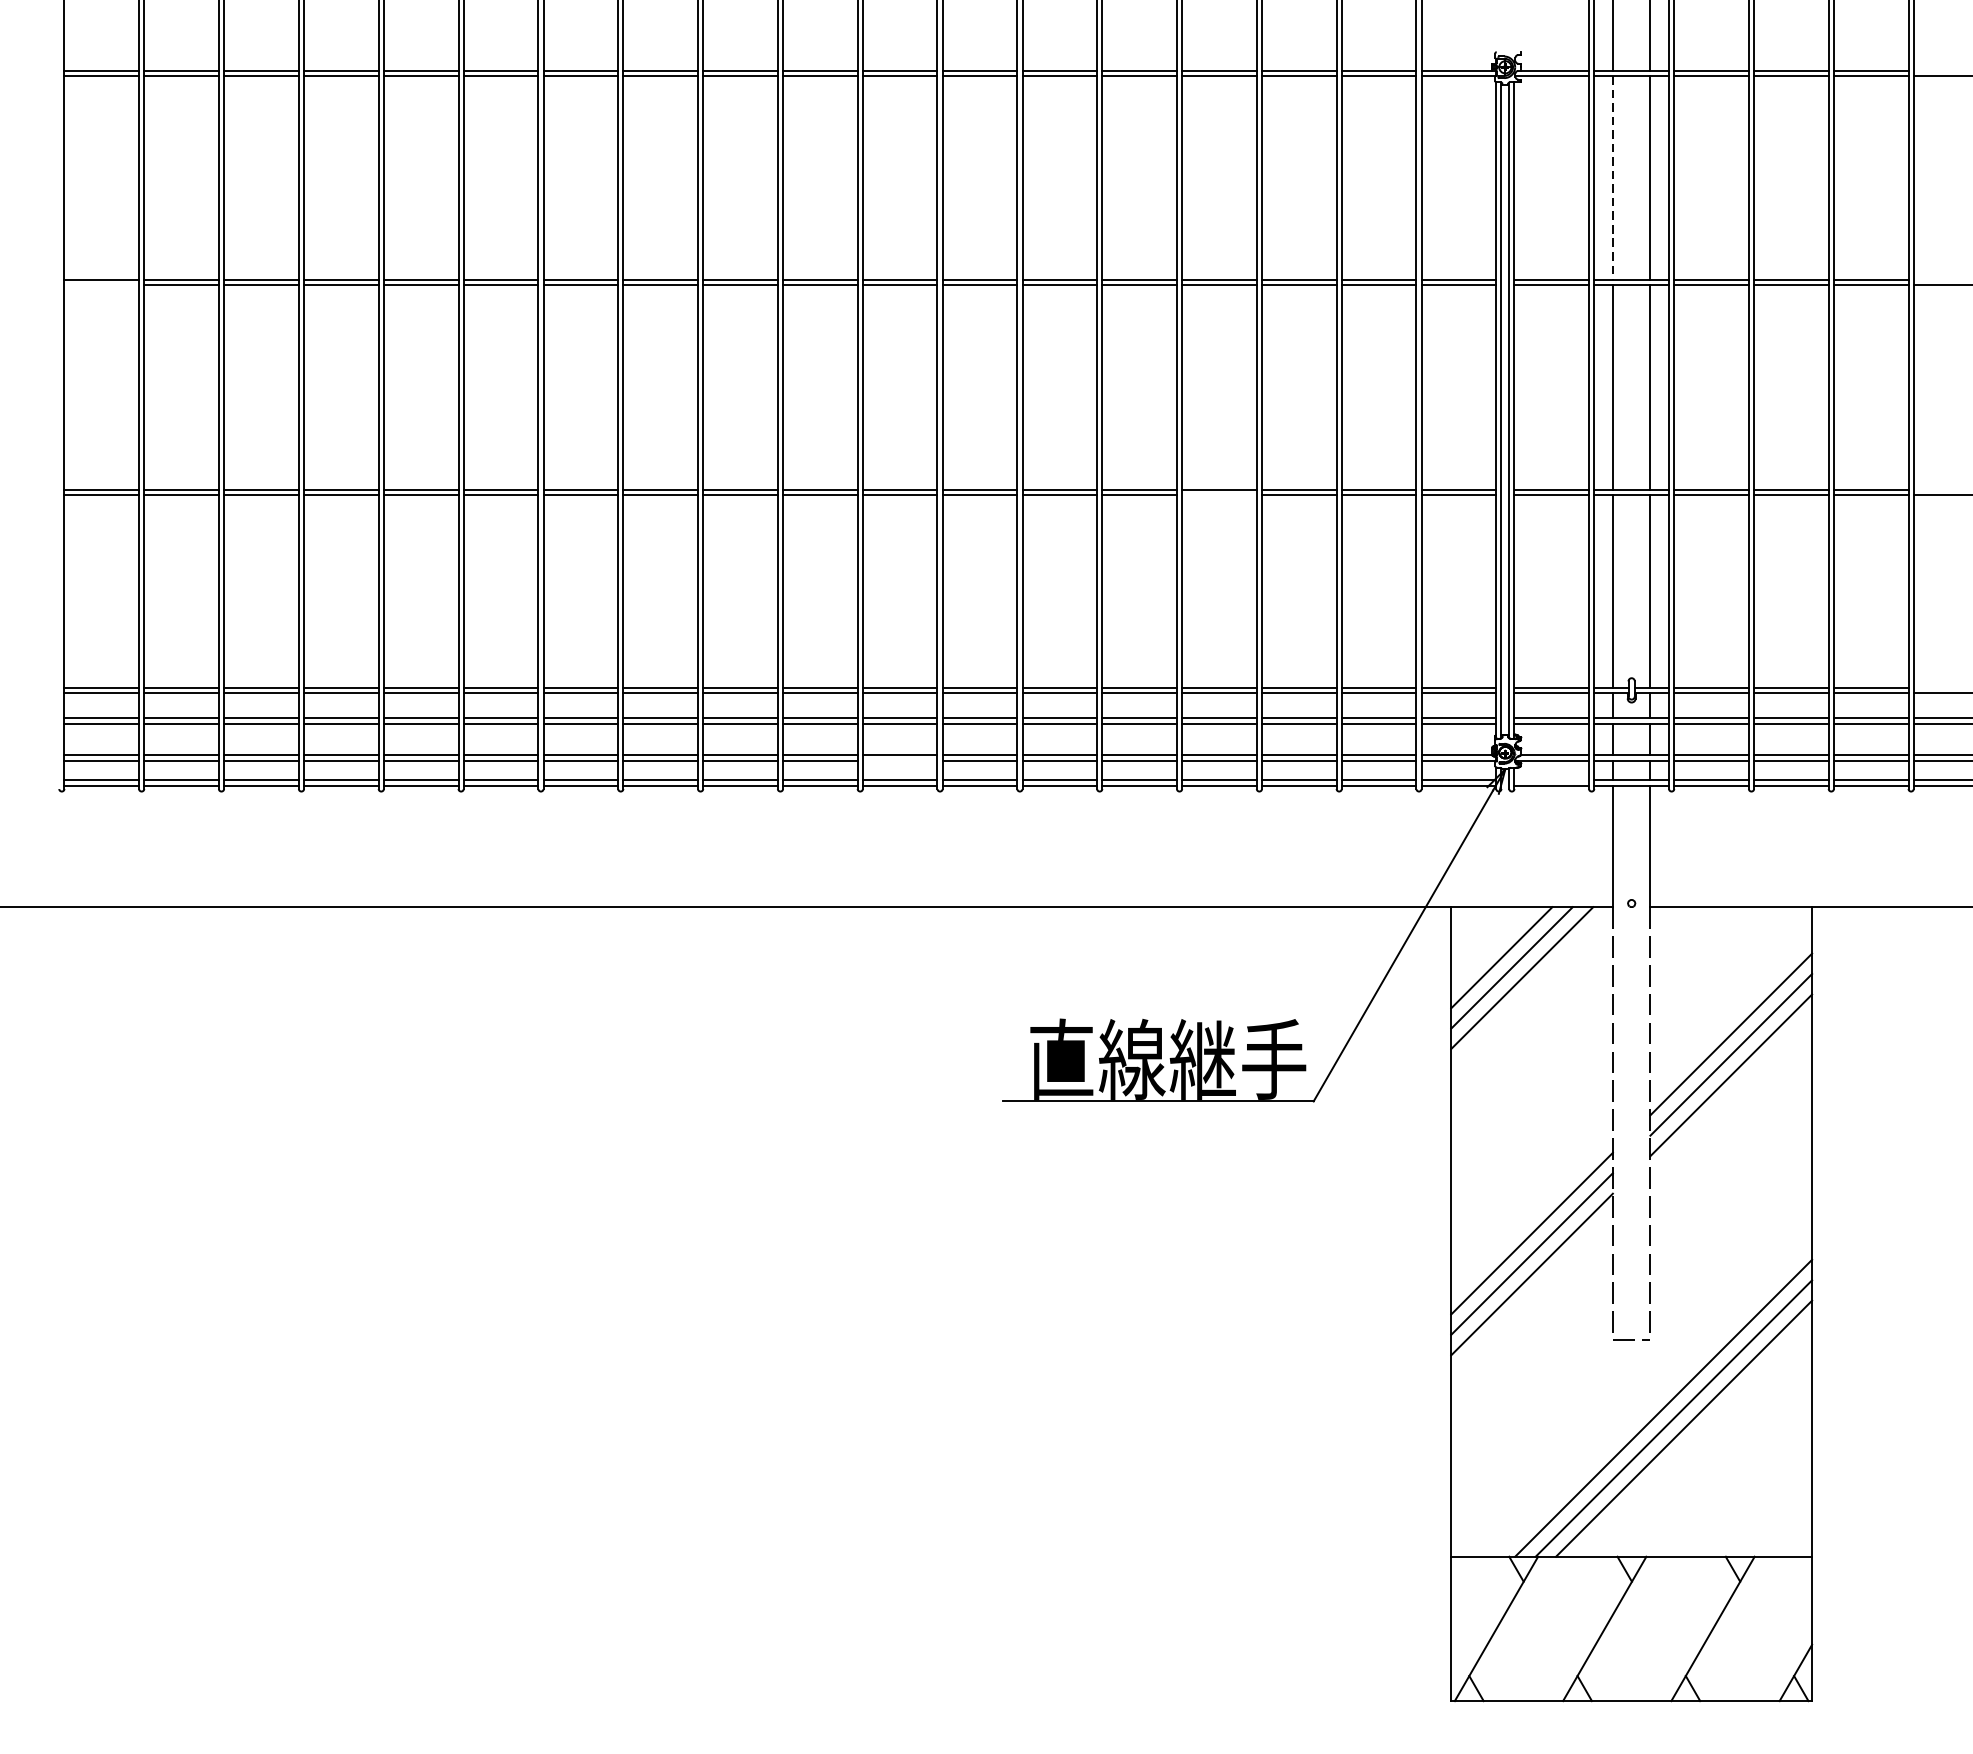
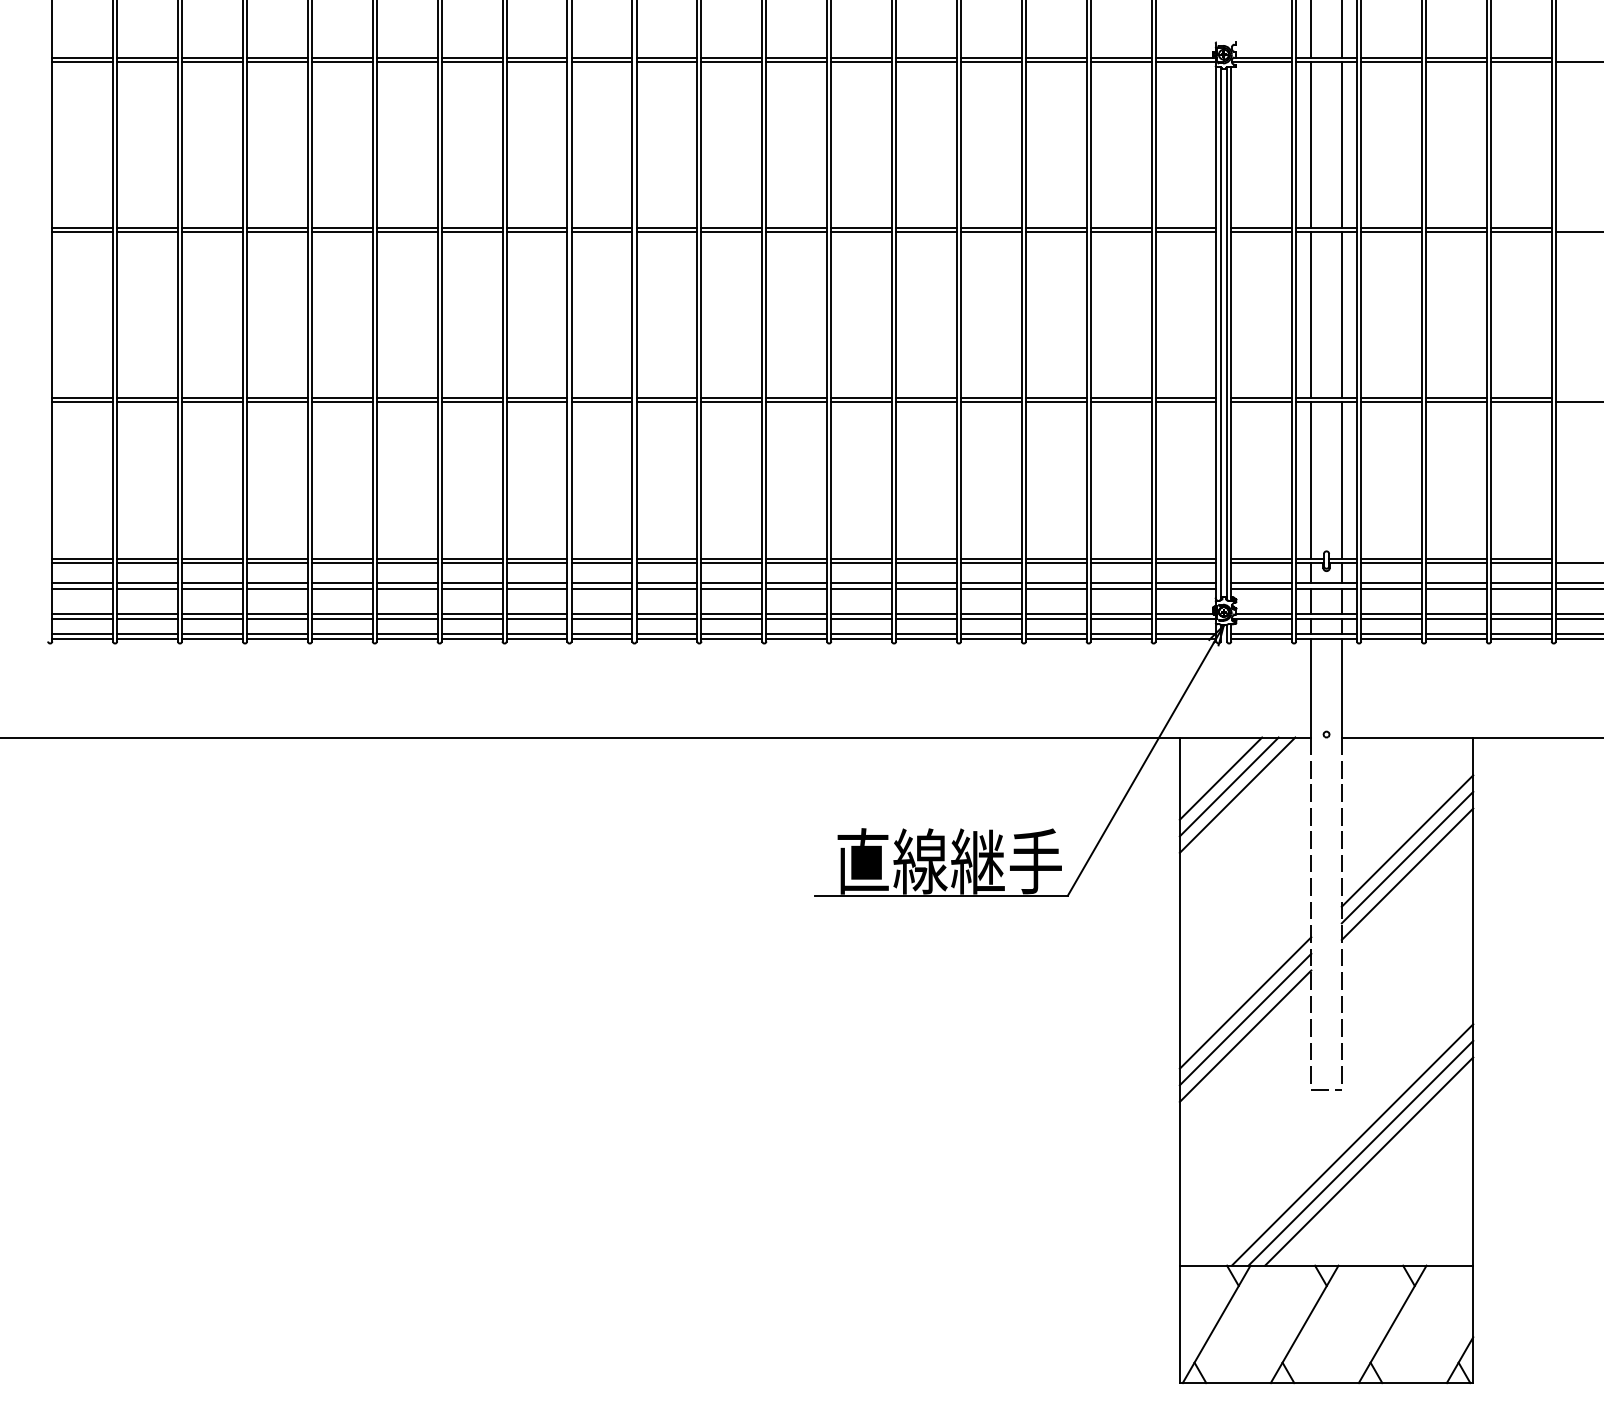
line: (1613, 177) -> (1311, 144), dashed -> solid
line: (101, 286) -> (82, 232), added
line: (1219, 495) -> (991, 402), added
line: (899, 760) -> (731, 618), added
line: (1551, 780) -> (1261, 634), added

